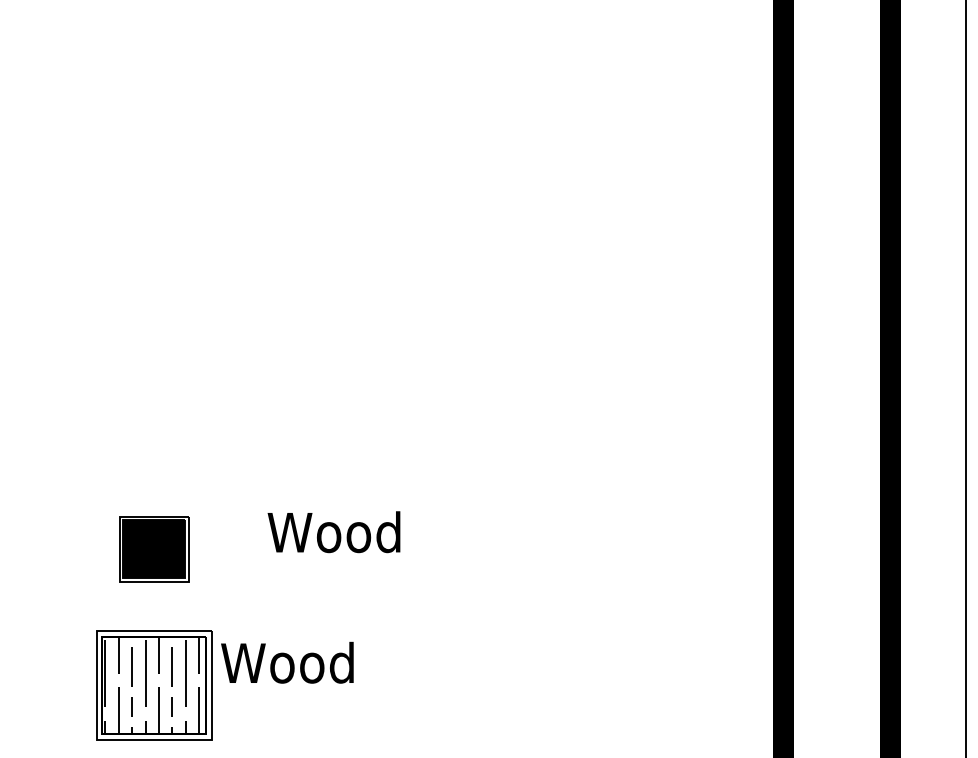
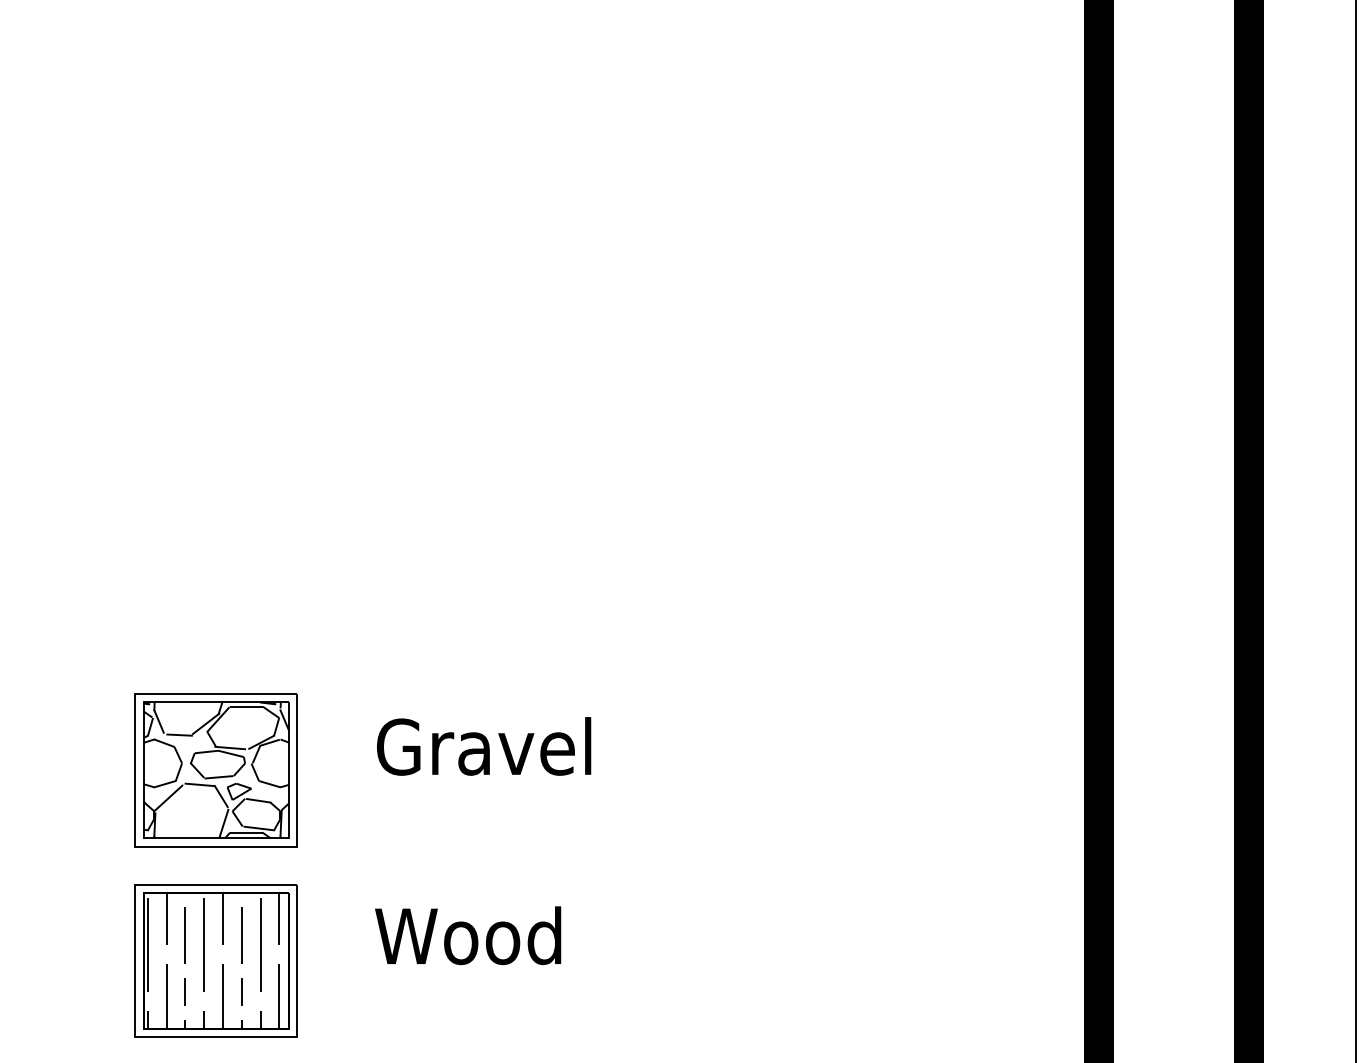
text: (344, 532) -> (483, 746), Wood -> Gravel
part: (153, 549) -> (215, 770), size x1.67
text: (287, 662) -> (468, 935), moved

